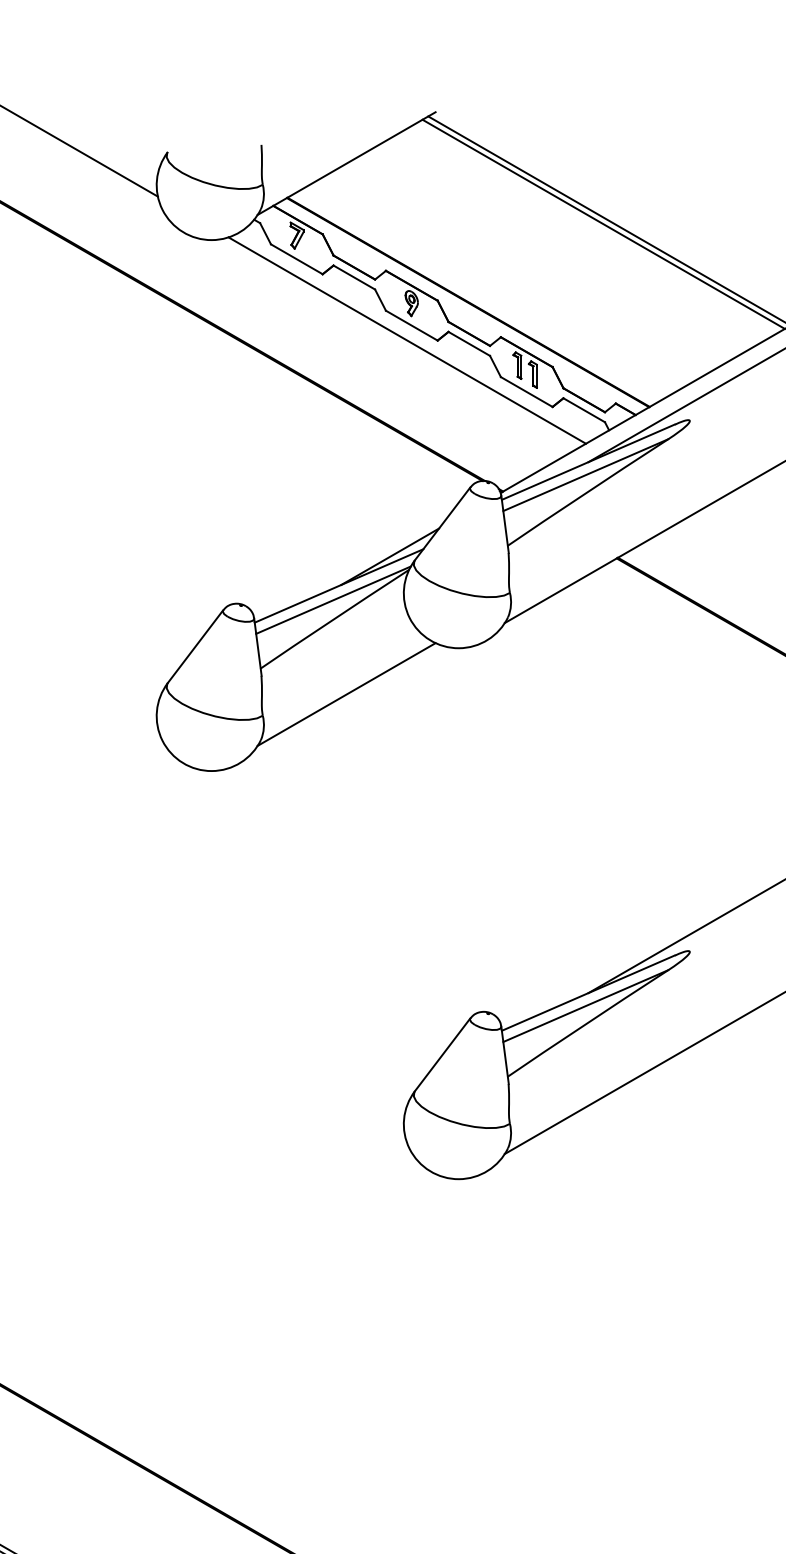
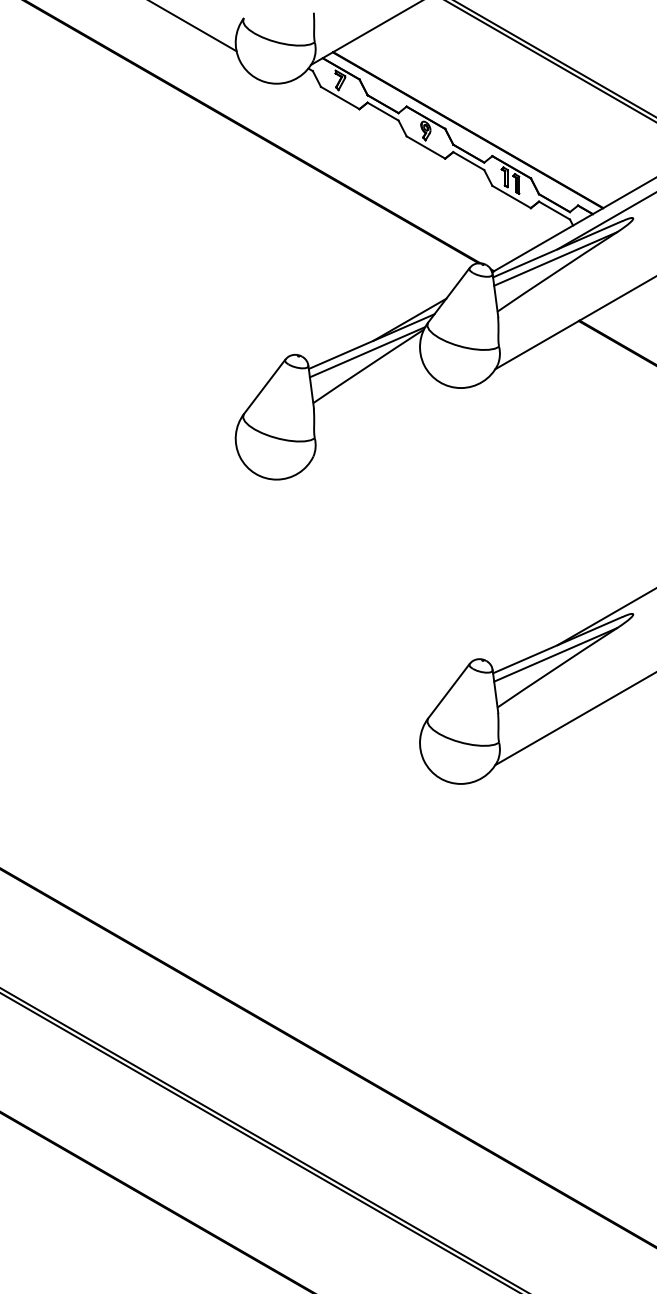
line: (407, 340) -> (422, 158), removed
line: (346, 694) -> (377, 422), removed

